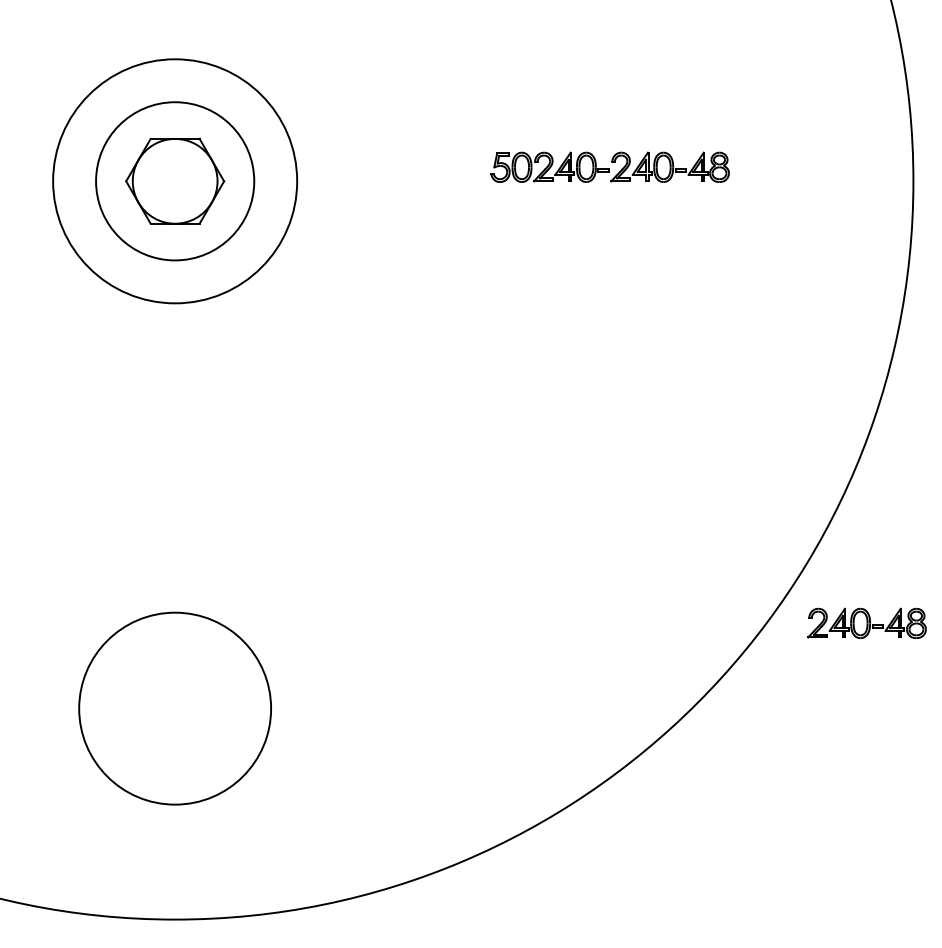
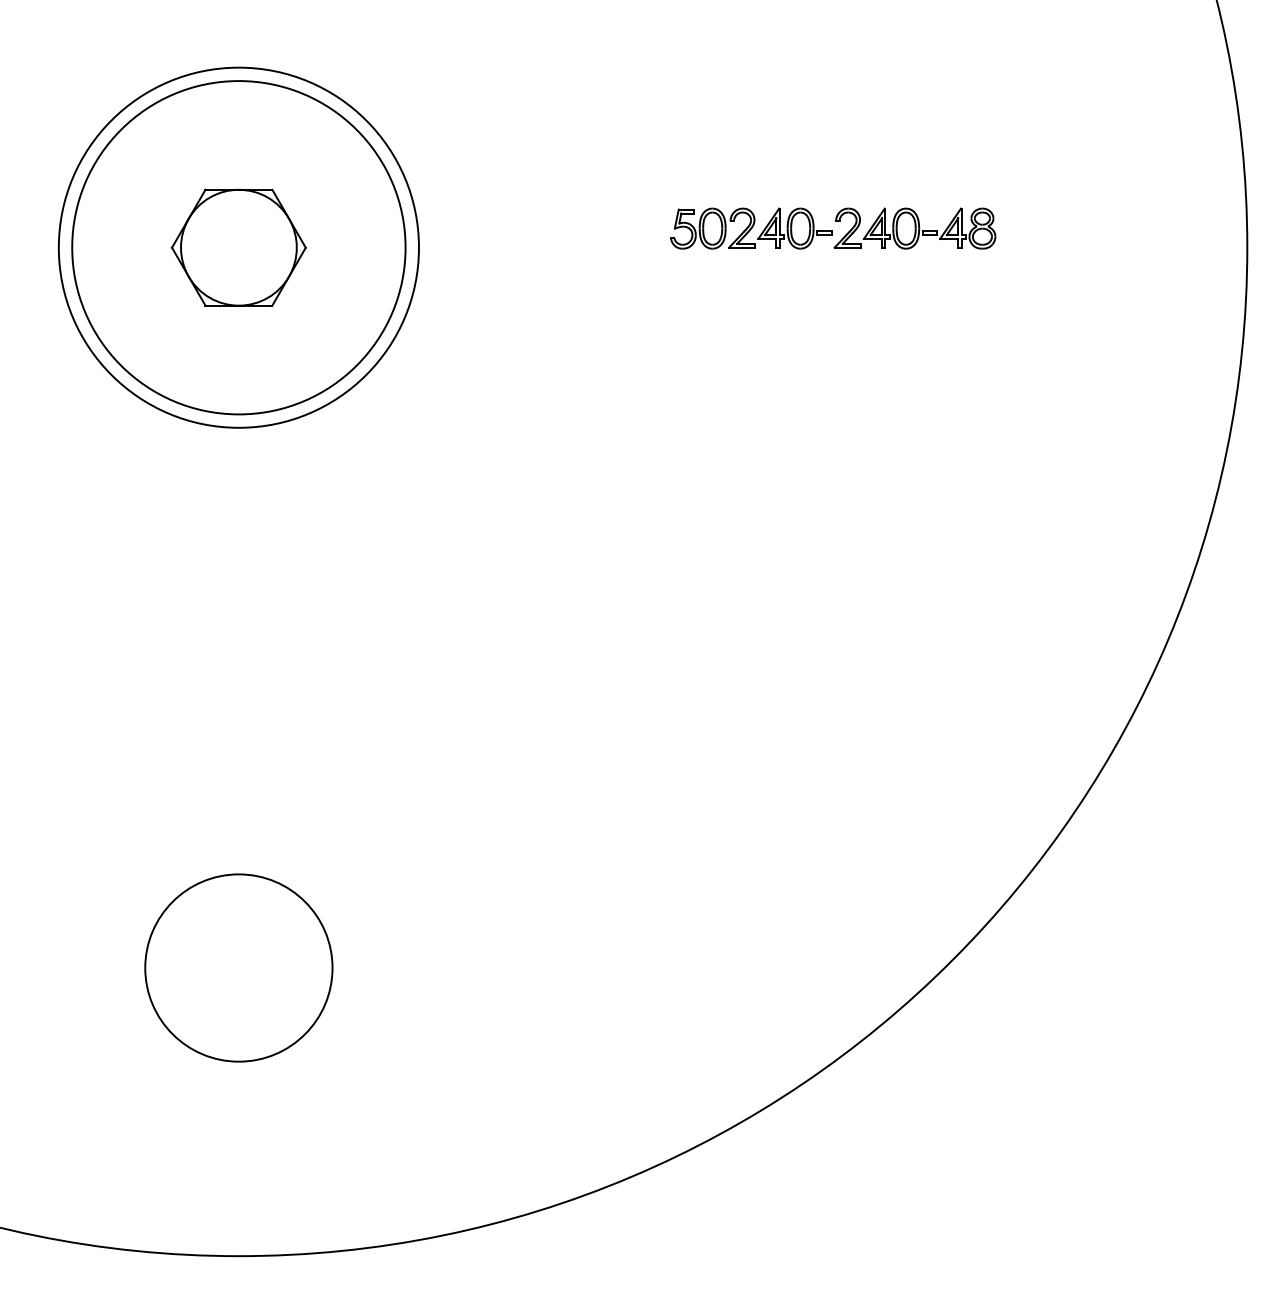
circle: (174, 181) -> (238, 247), size x1.67
part: (866, 623) -> (1183, 851), removed
circle: (174, 708) -> (238, 967), size x0.71

